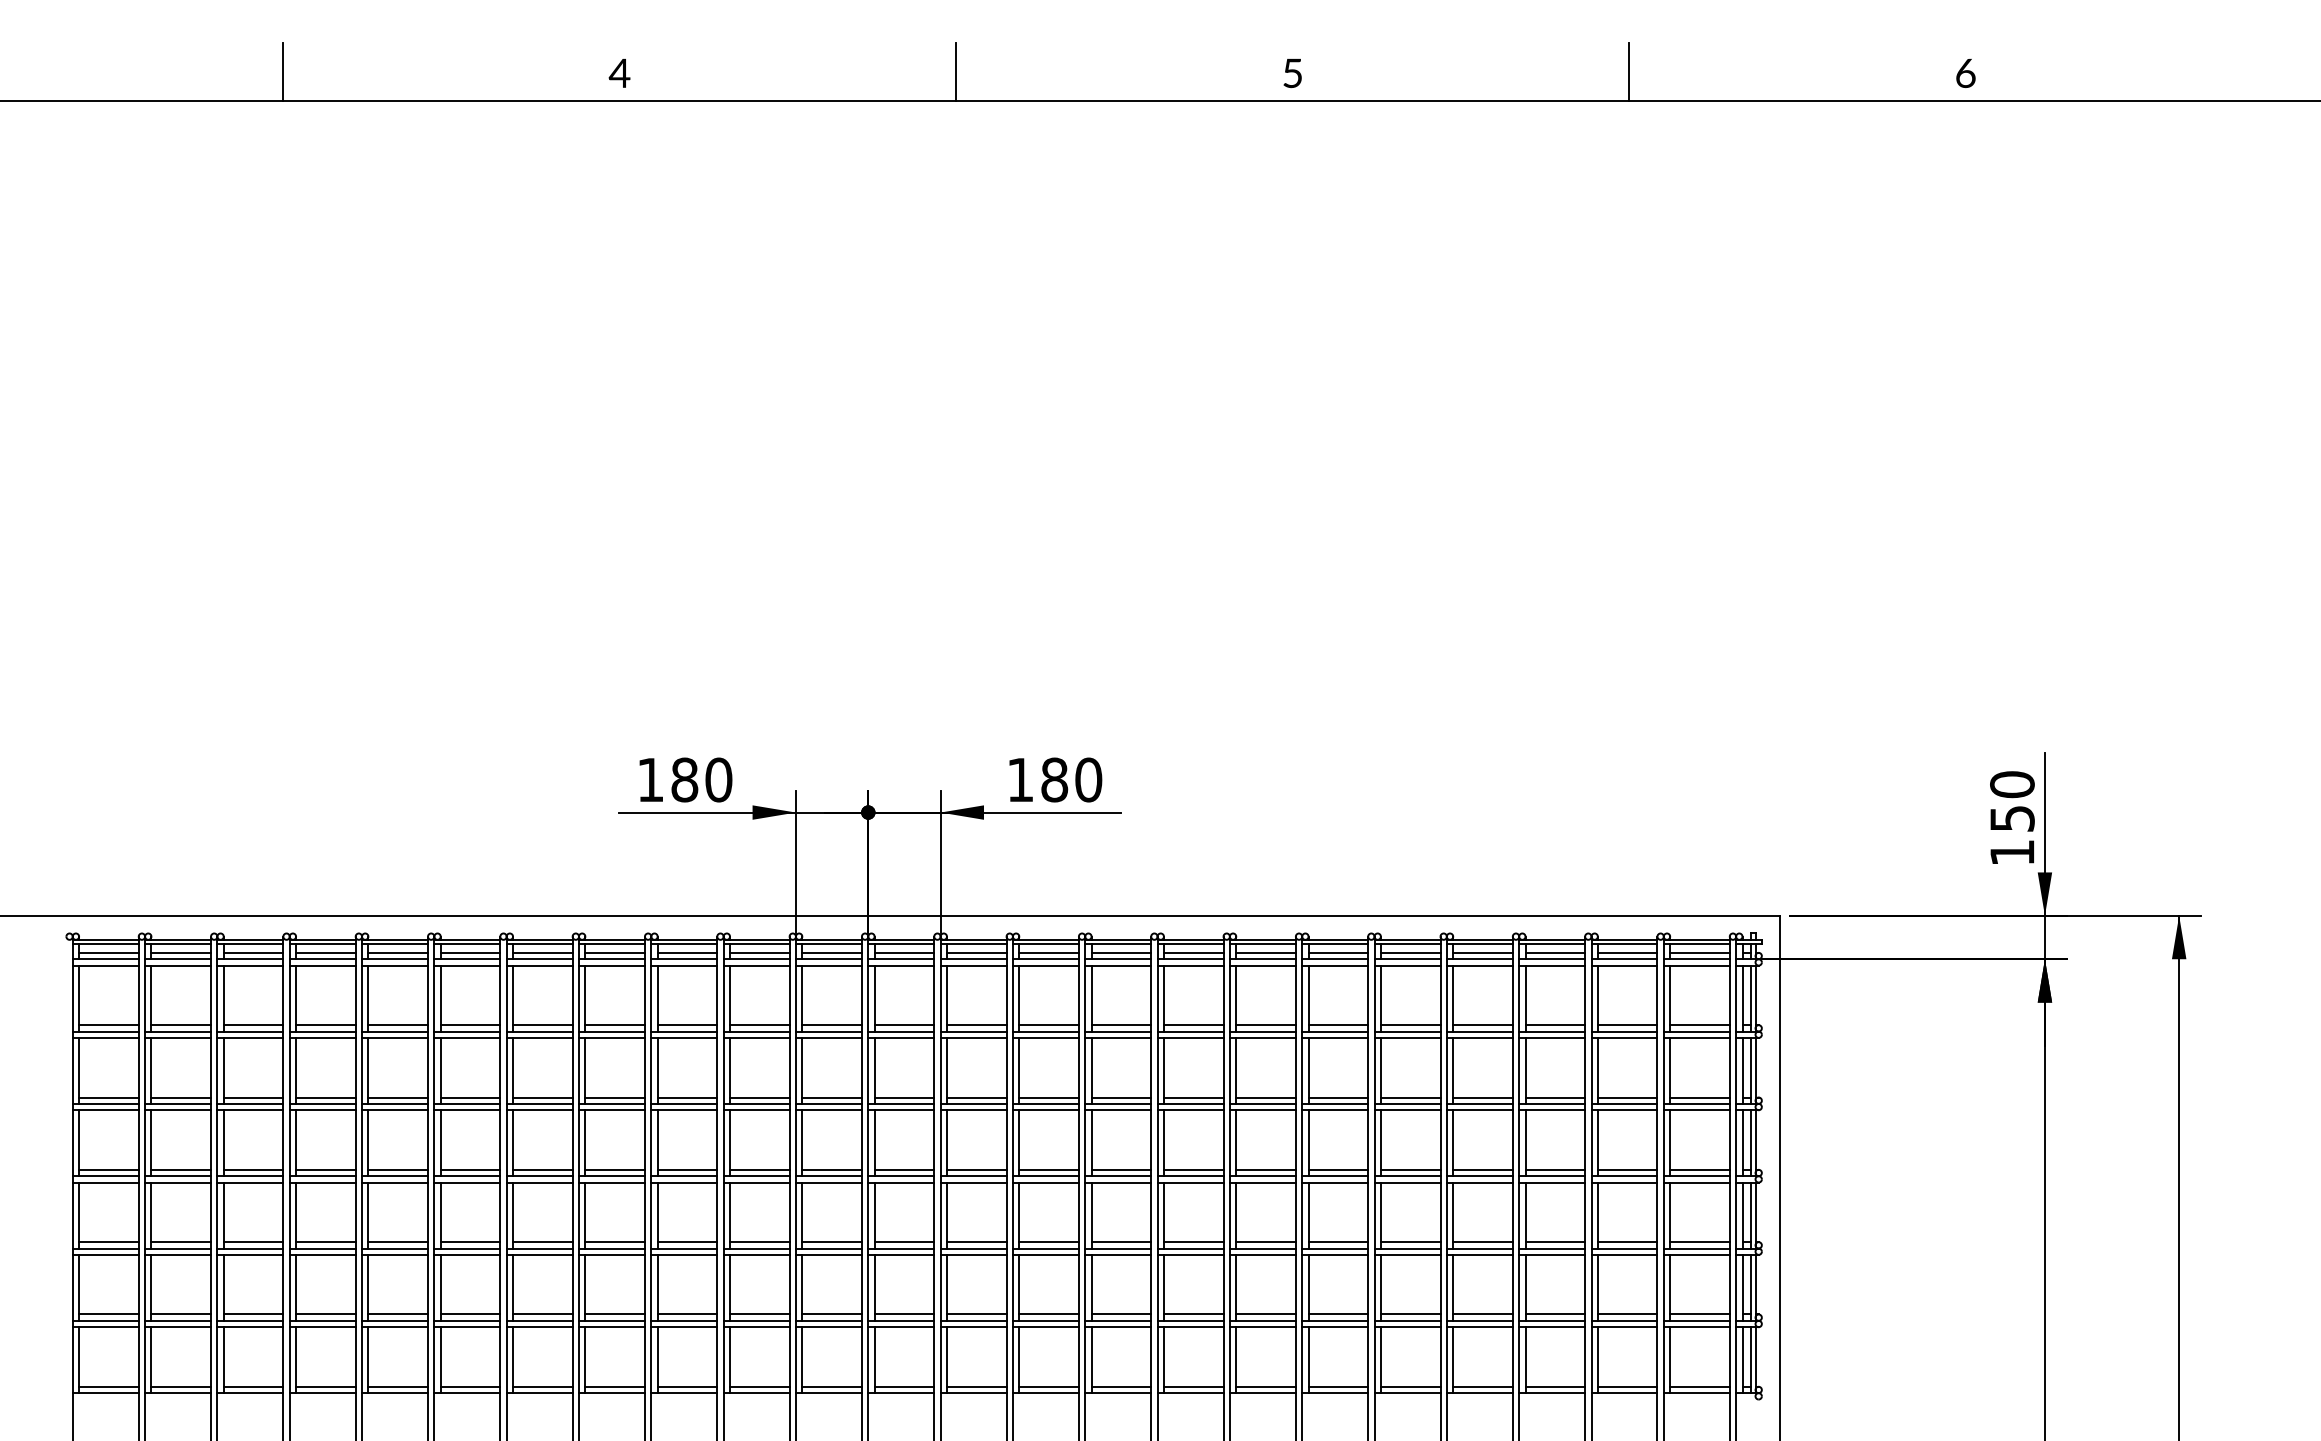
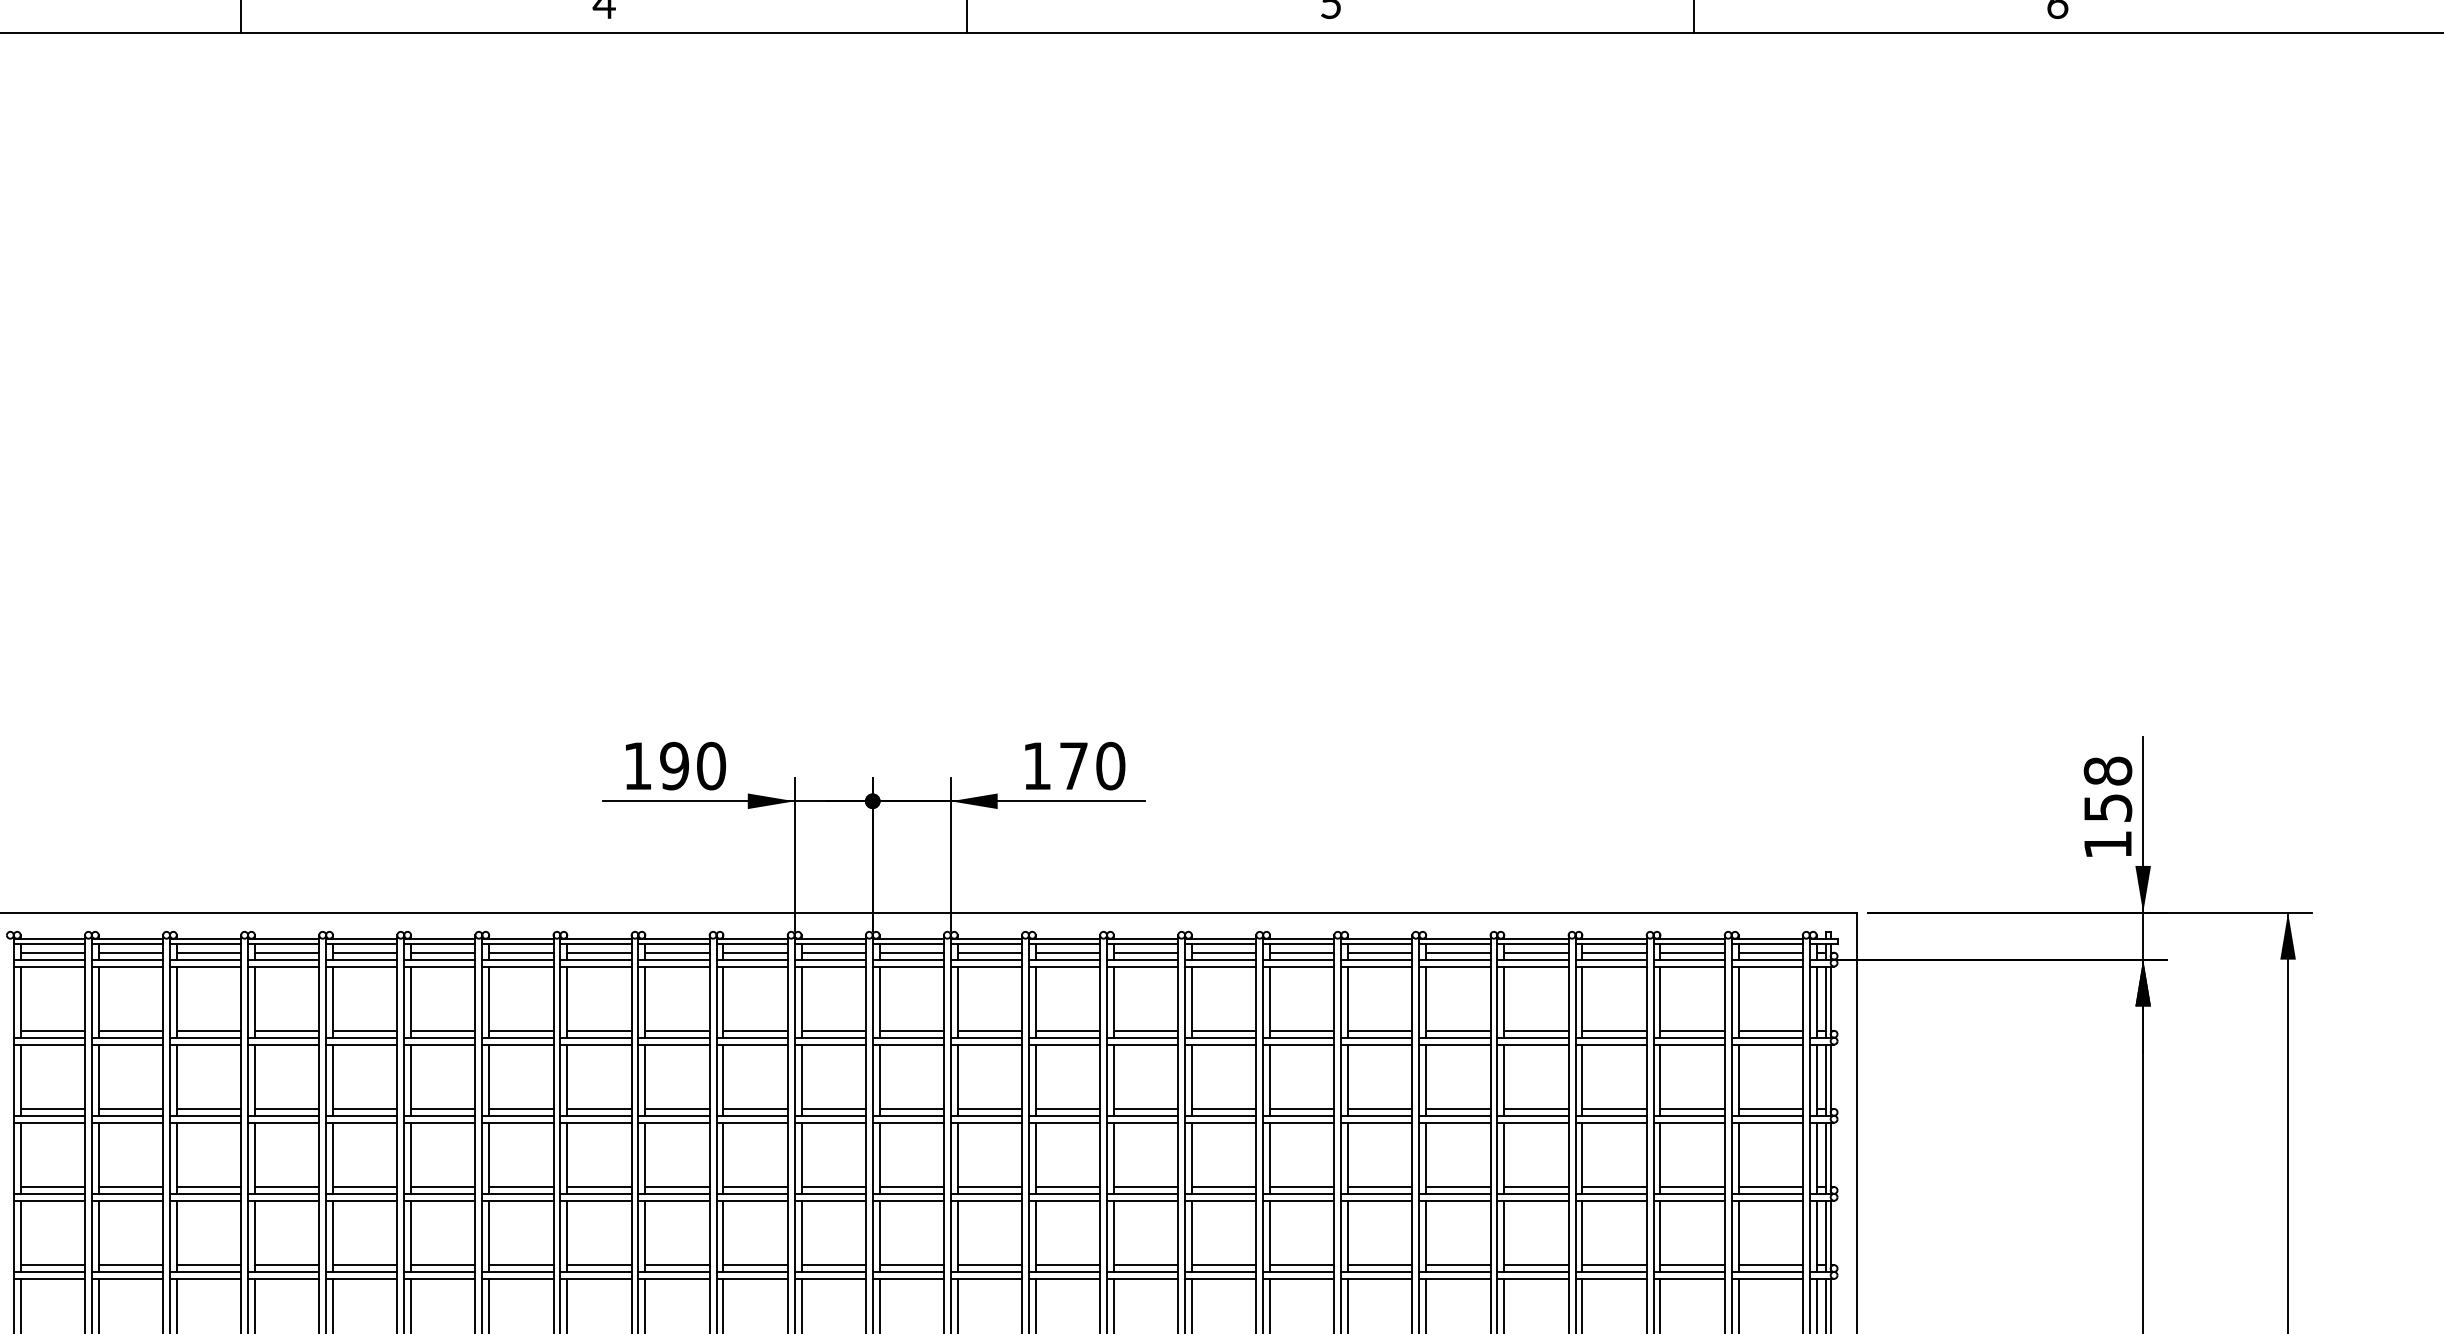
text: (684, 779) -> (674, 765), 180 -> 190
text: (1054, 779) -> (1073, 765), 180 -> 170
text: (2012, 784) -> (2108, 770), 150 -> 158

